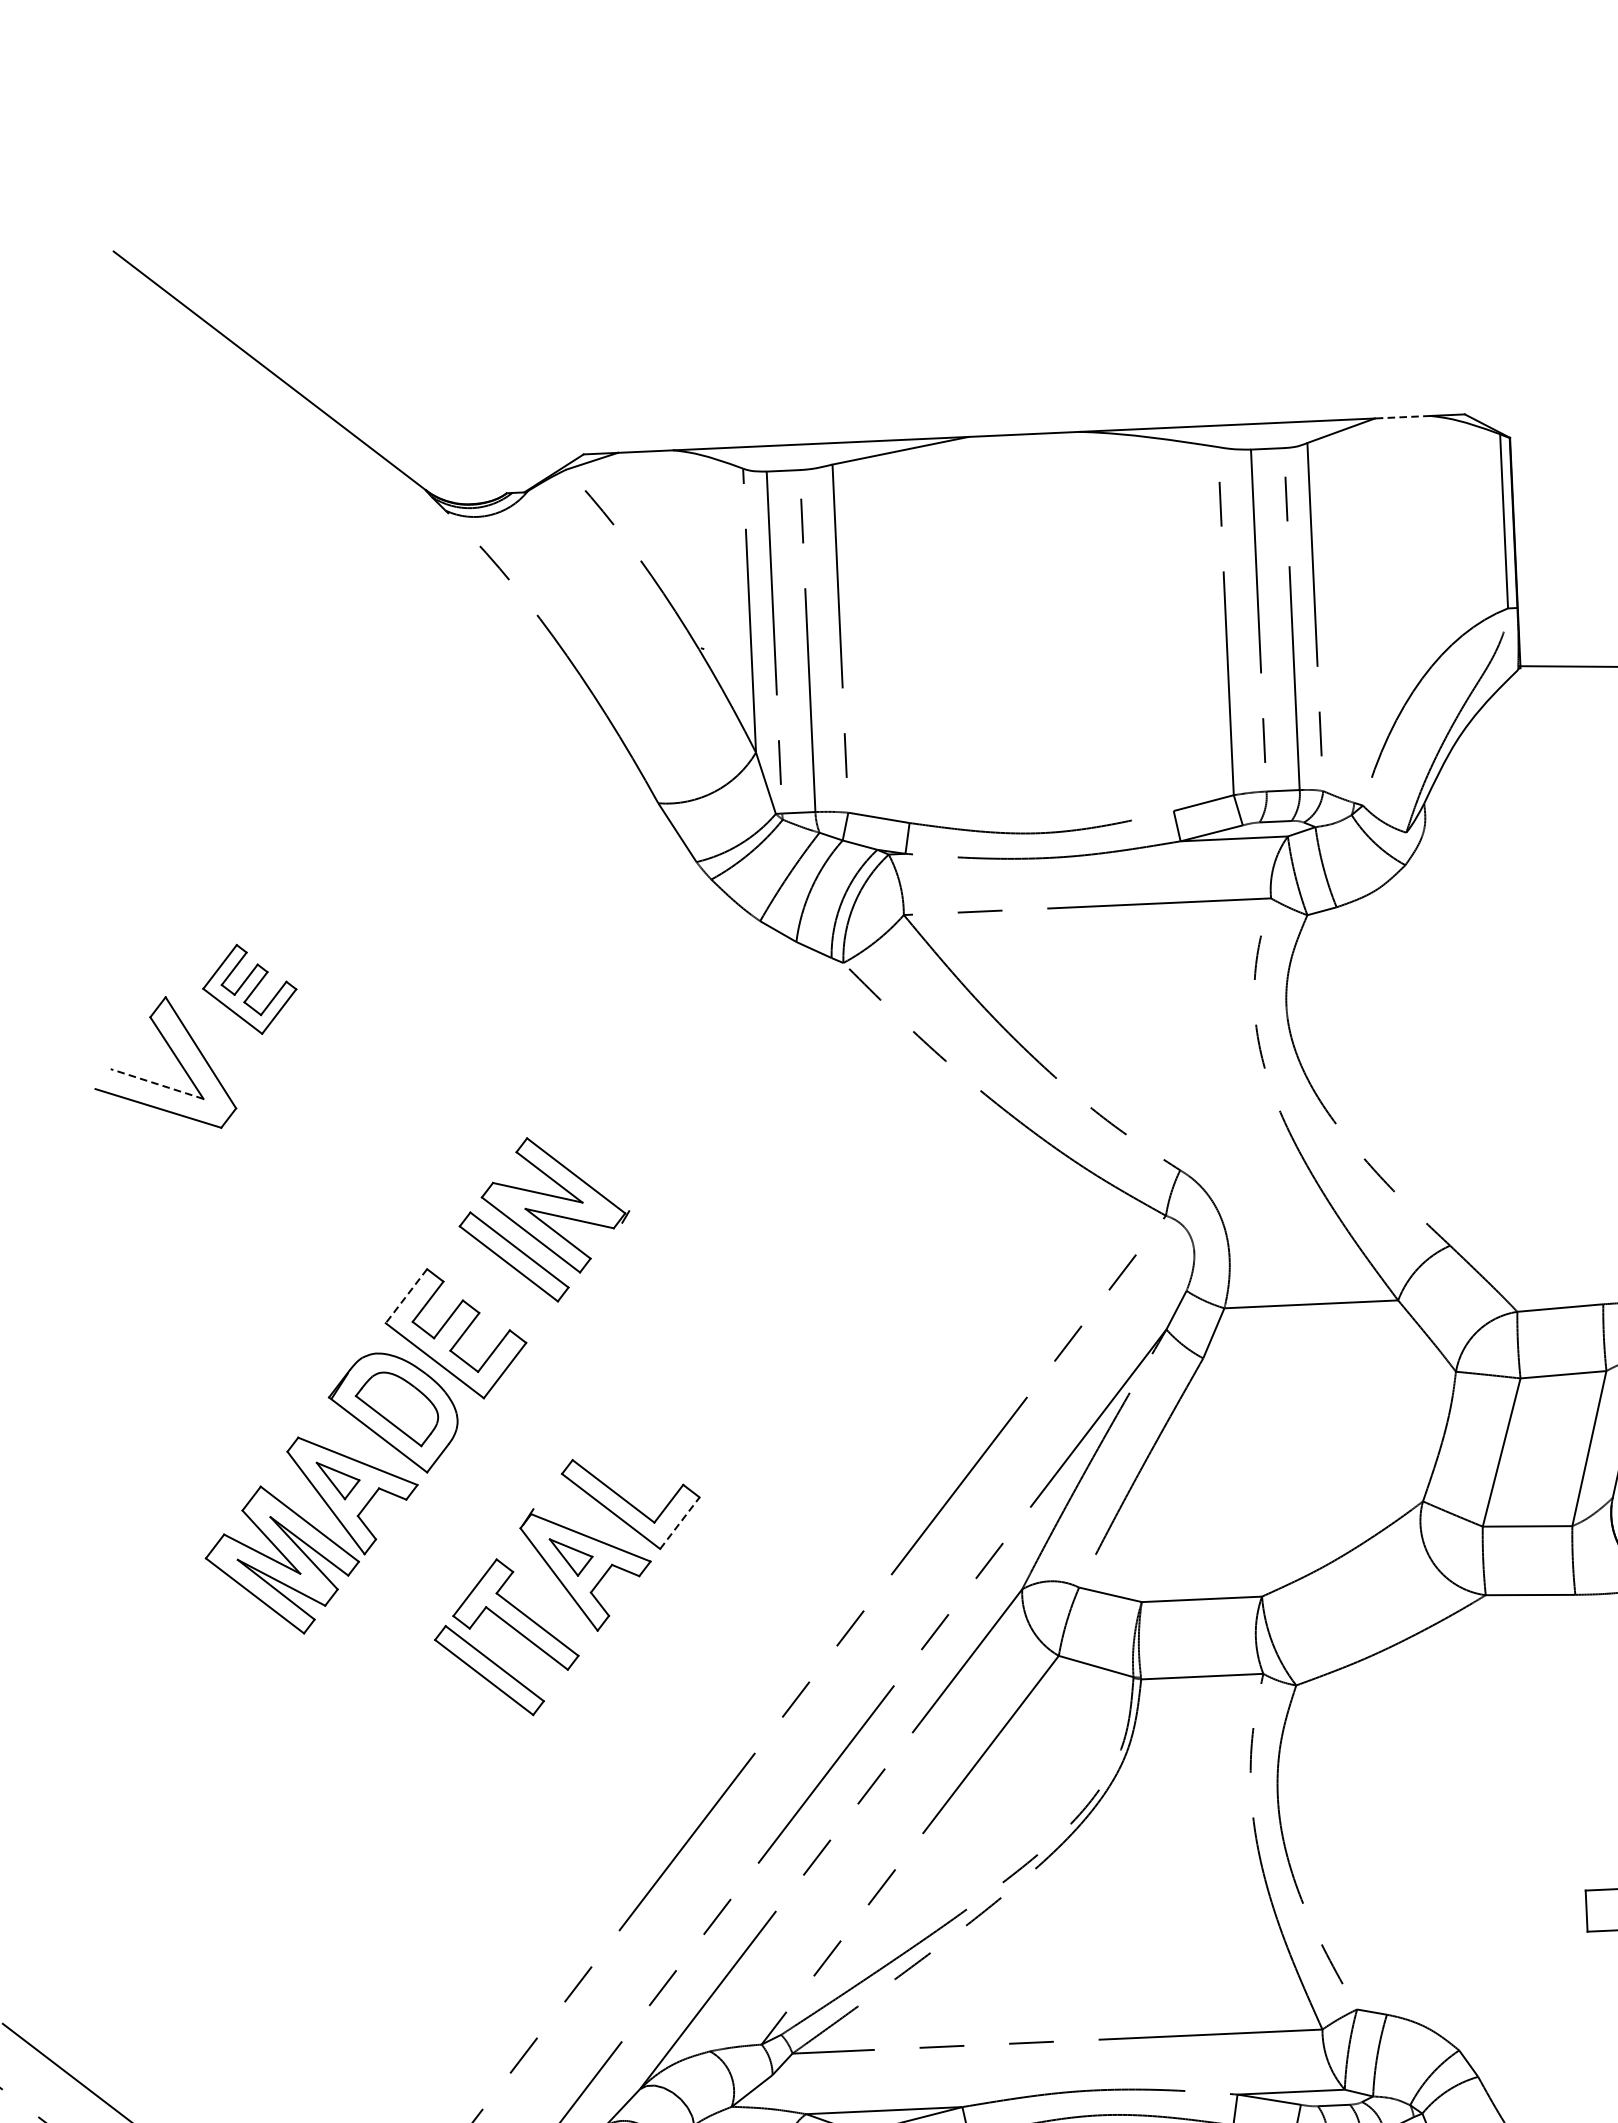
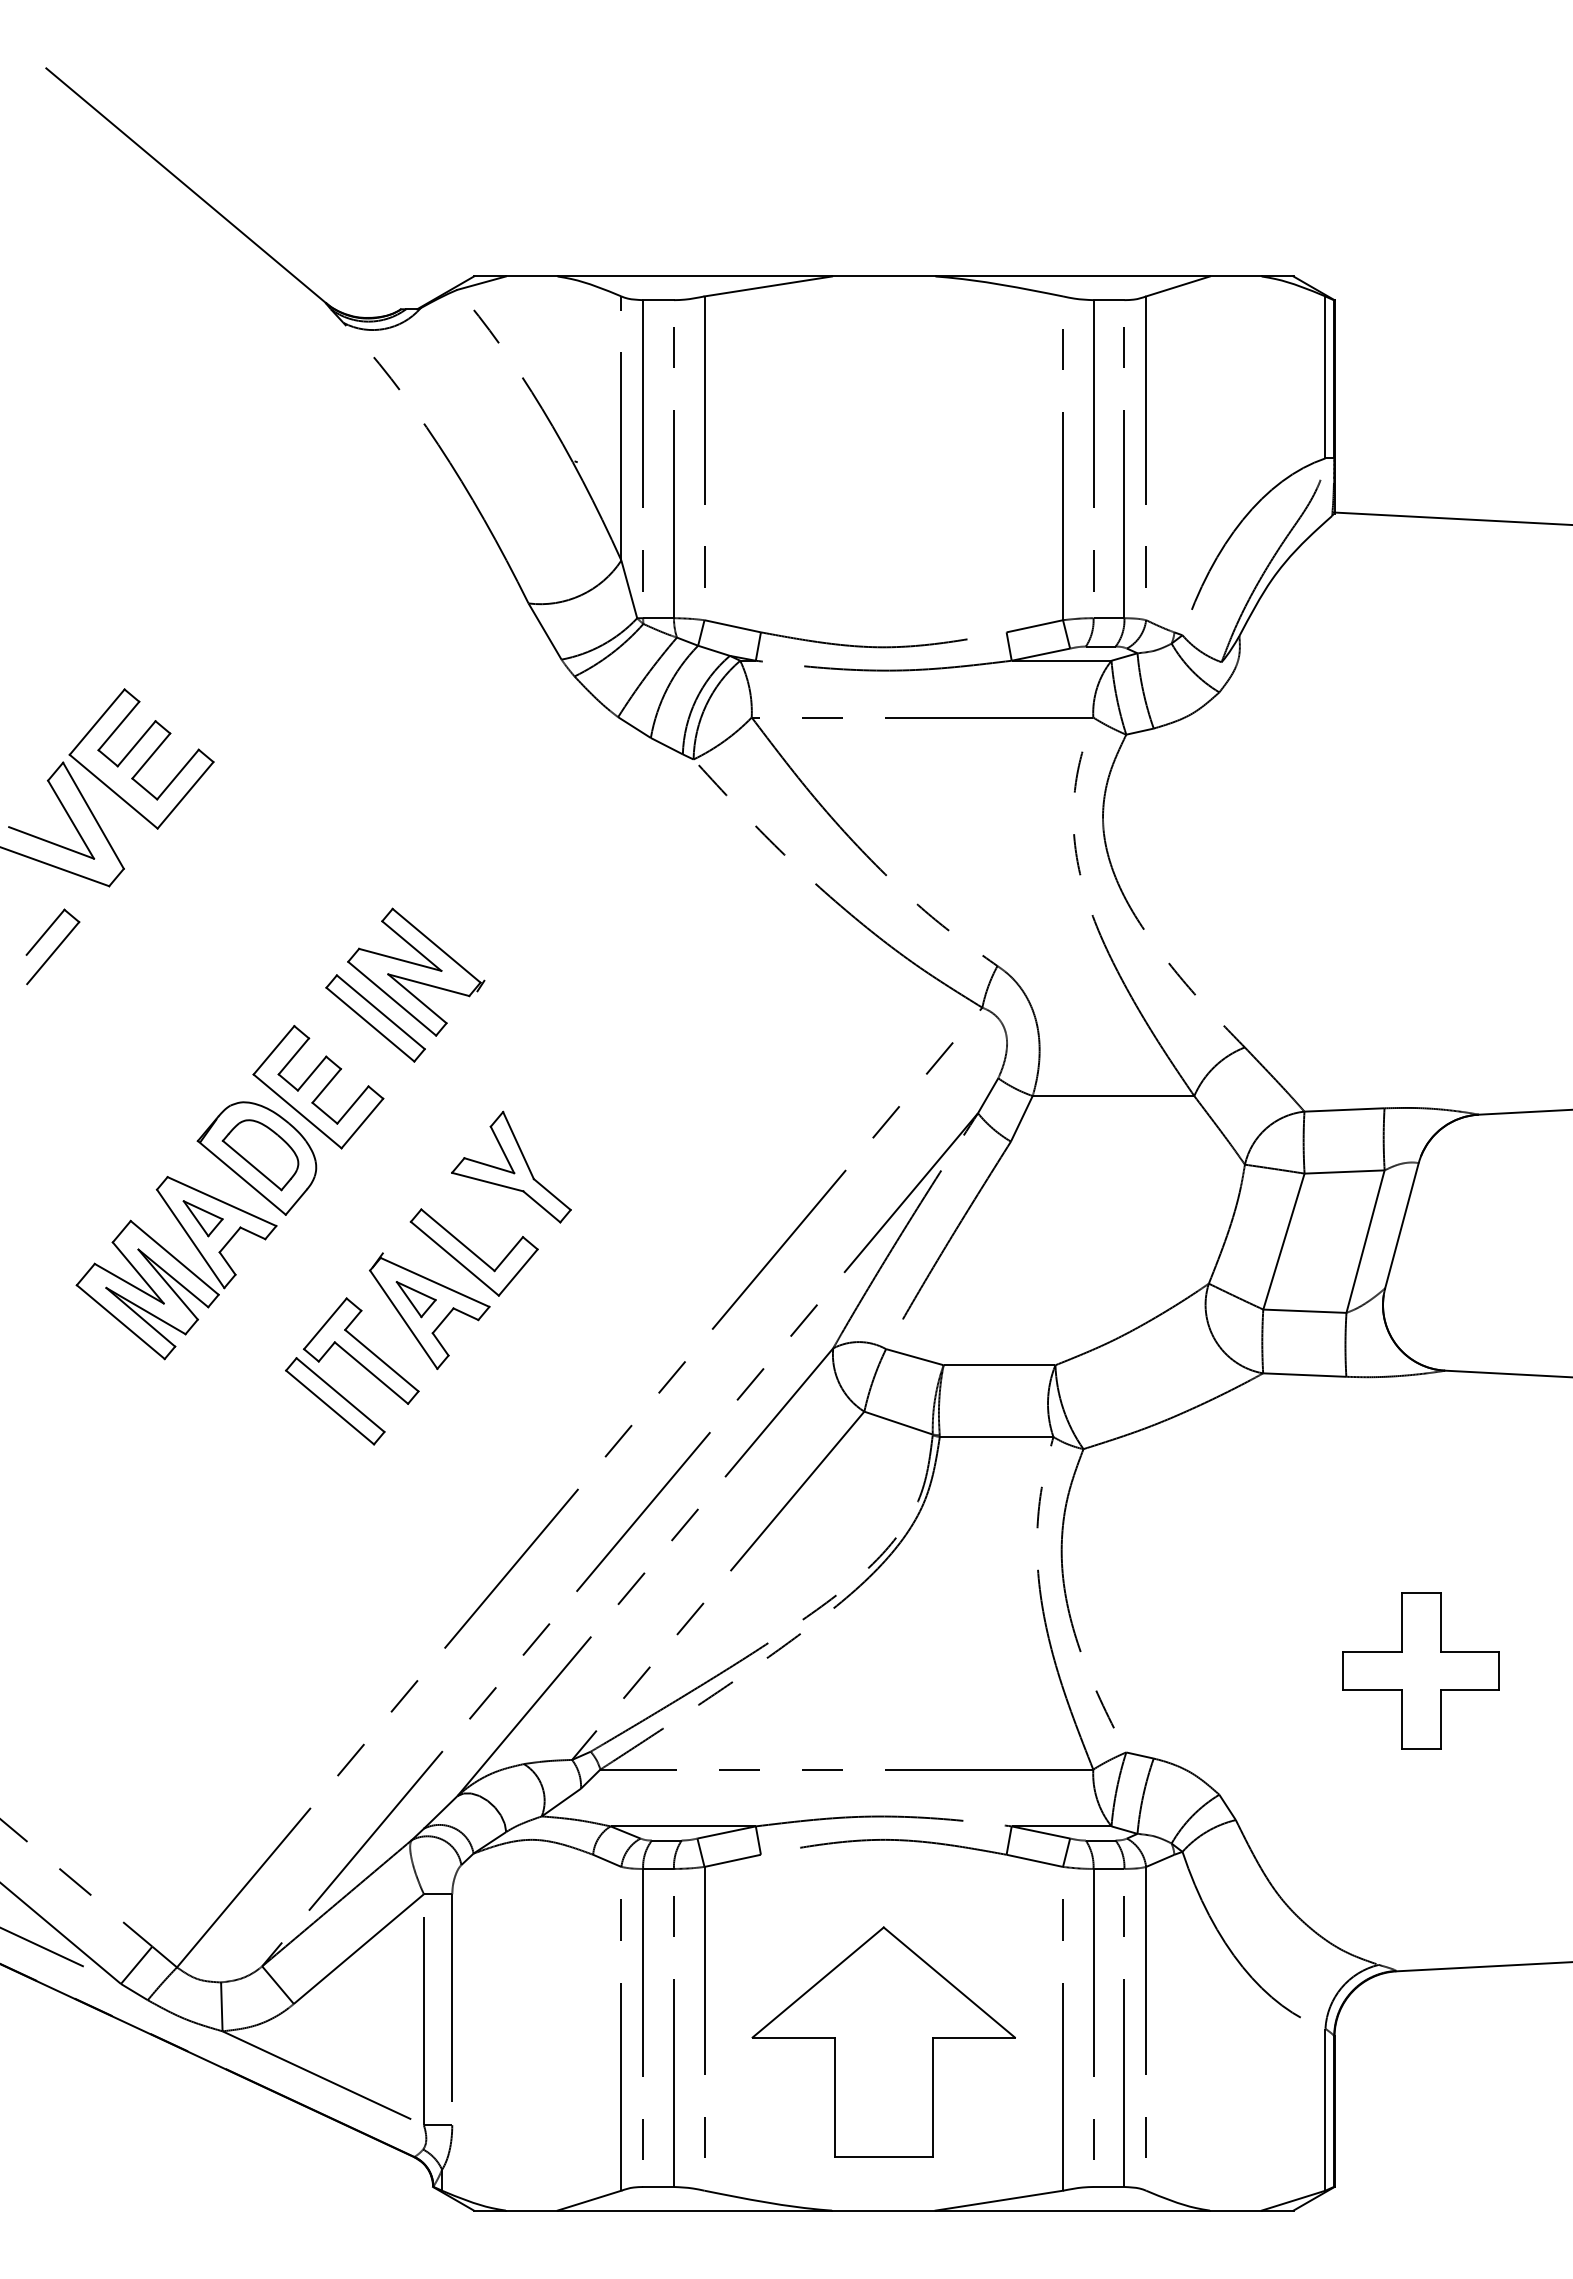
line: (1402, 417) -> (1235, 276), dashed -> solid
part: (249, 988) -> (141, 758), size x1.67
line: (157, 1083) -> (51, 842), dashed -> solid
part: (163, 1195) -> (52, 946), added
line: (406, 1296) -> (274, 1050), dashed -> solid
part: (667, 1409) -> (511, 1166), added
line: (680, 1523) -> (518, 1272), dashed -> solid

